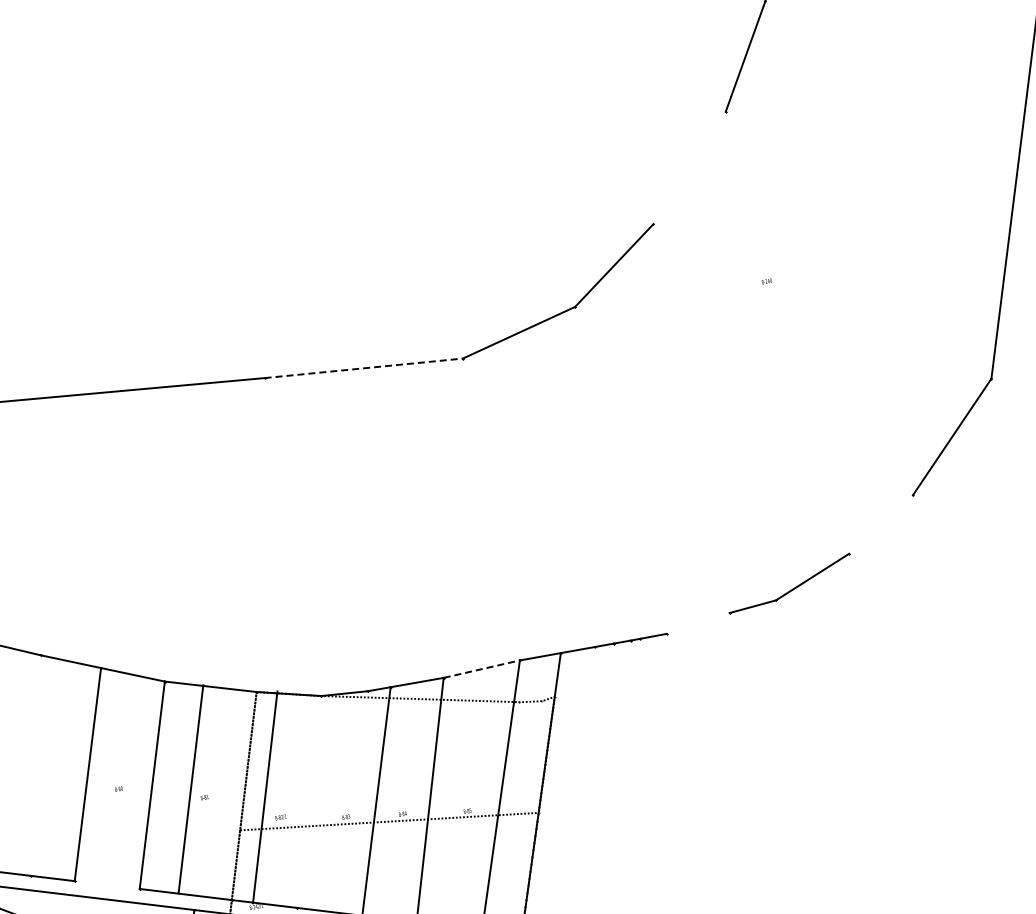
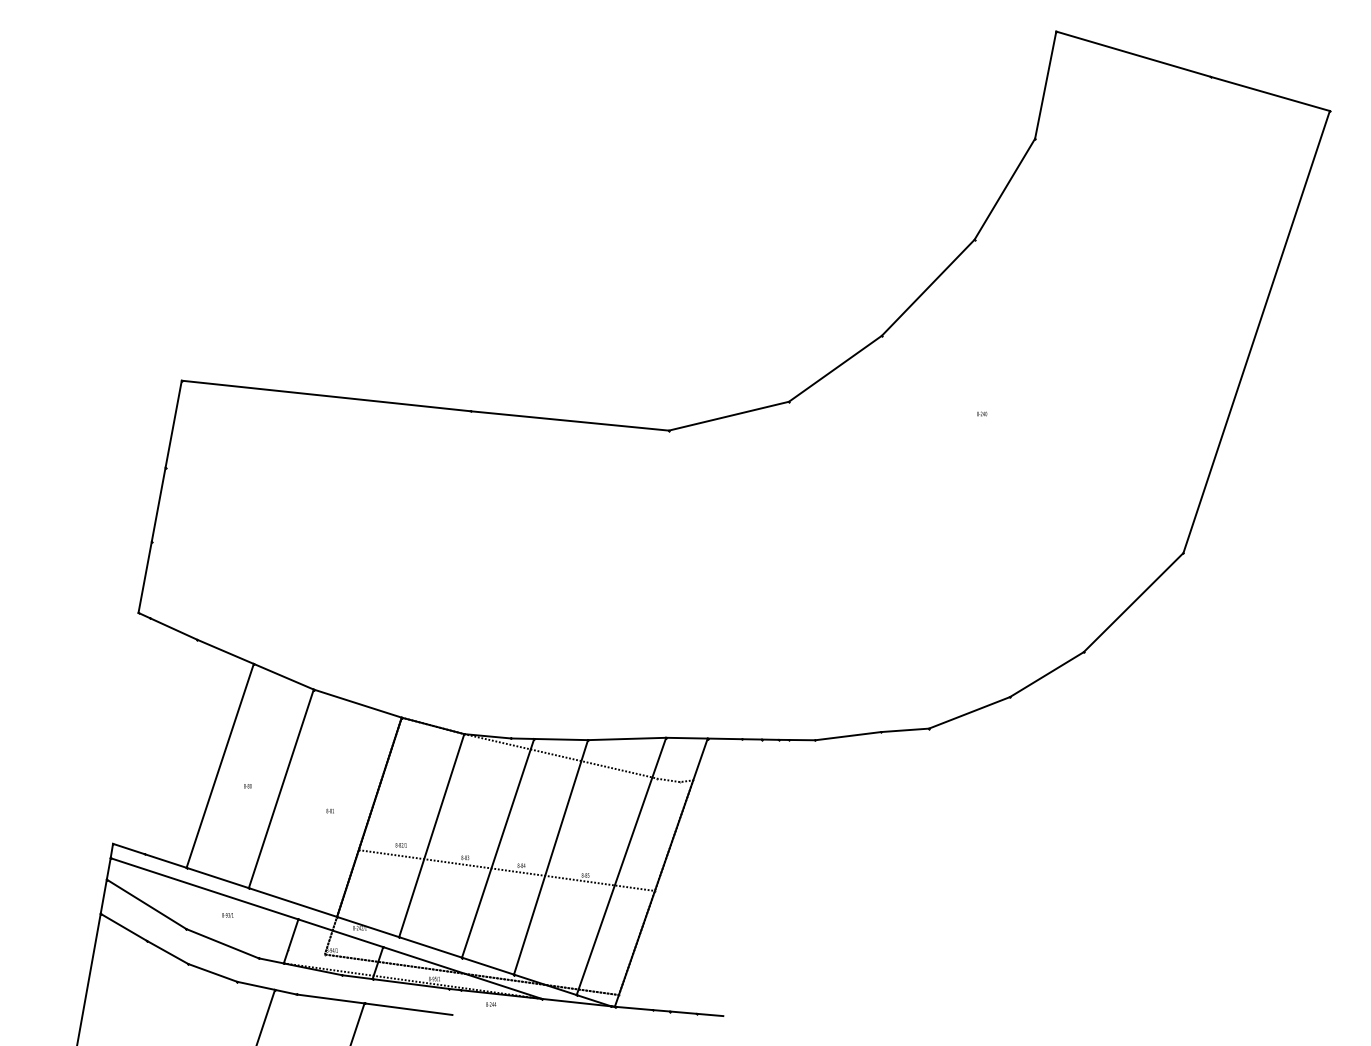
line: (688, 167) -> (927, 287), added
line: (363, 367) -> (569, 420), dashed -> solid
line: (880, 524) -> (1046, 674), added
line: (698, 623) -> (848, 736), added
line: (482, 668) -> (627, 738), dashed -> solid
line: (190, 788) -> (369, 816), moved
line: (264, 797) -> (431, 835), moved
line: (106, 884) -> (217, 877), added

